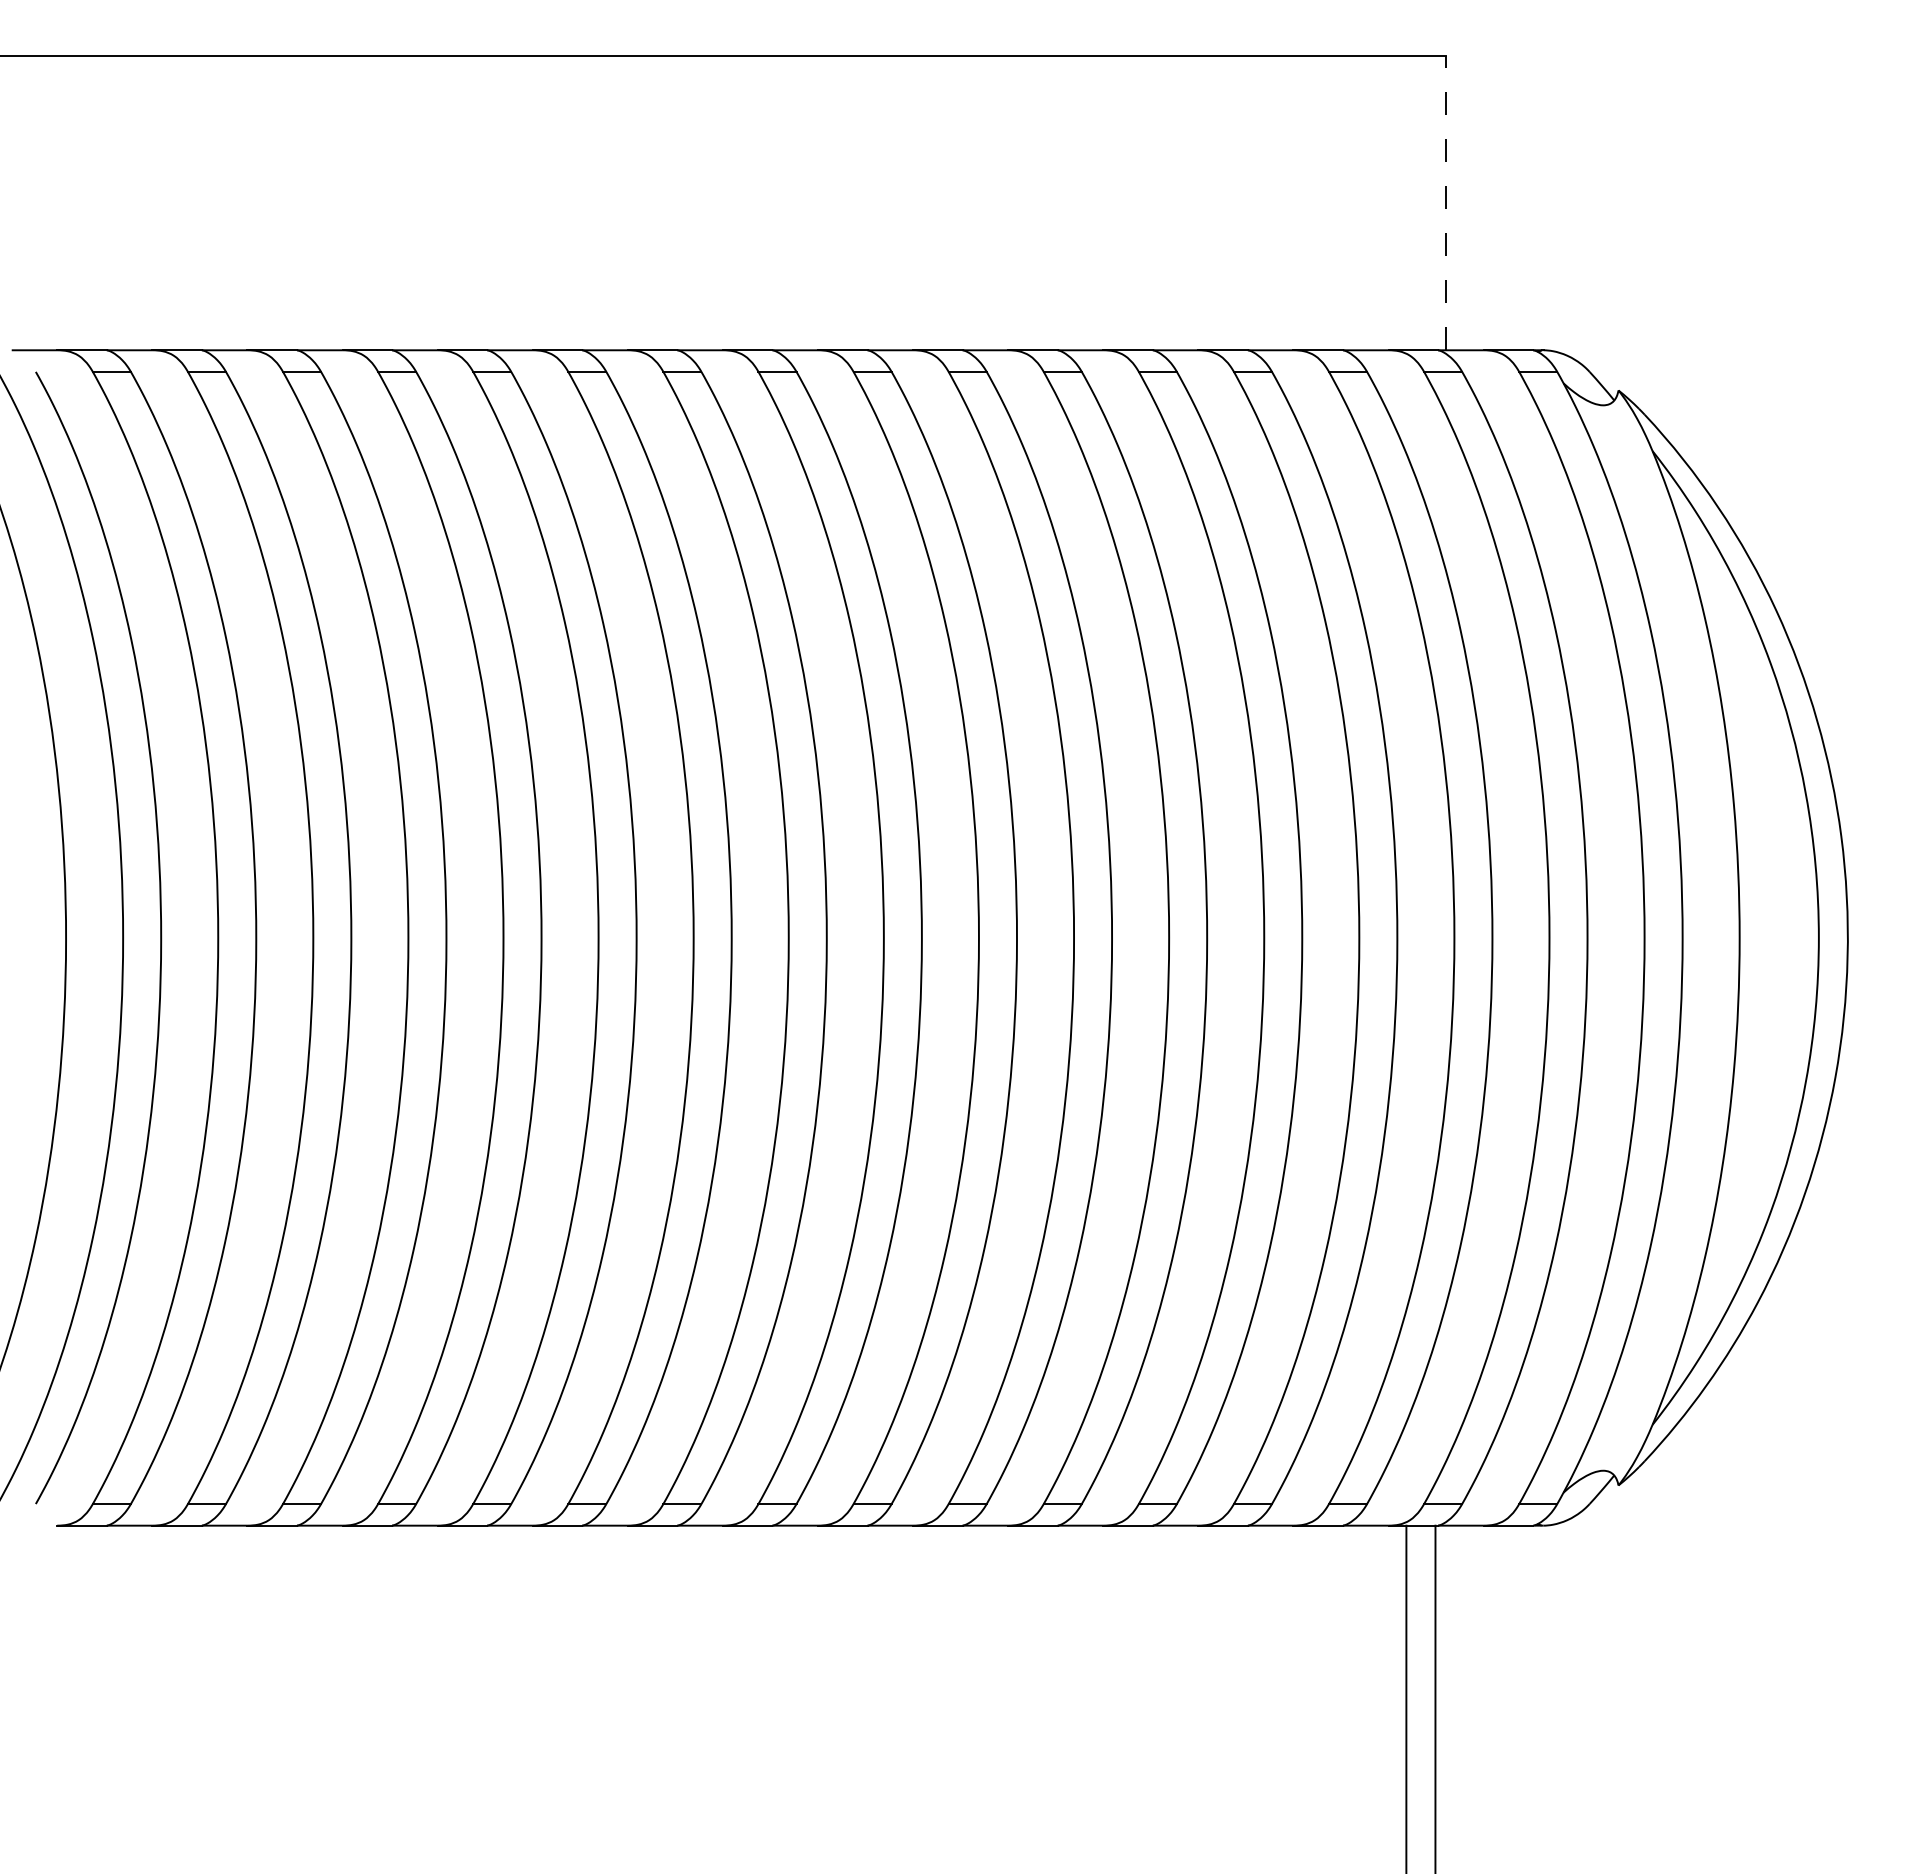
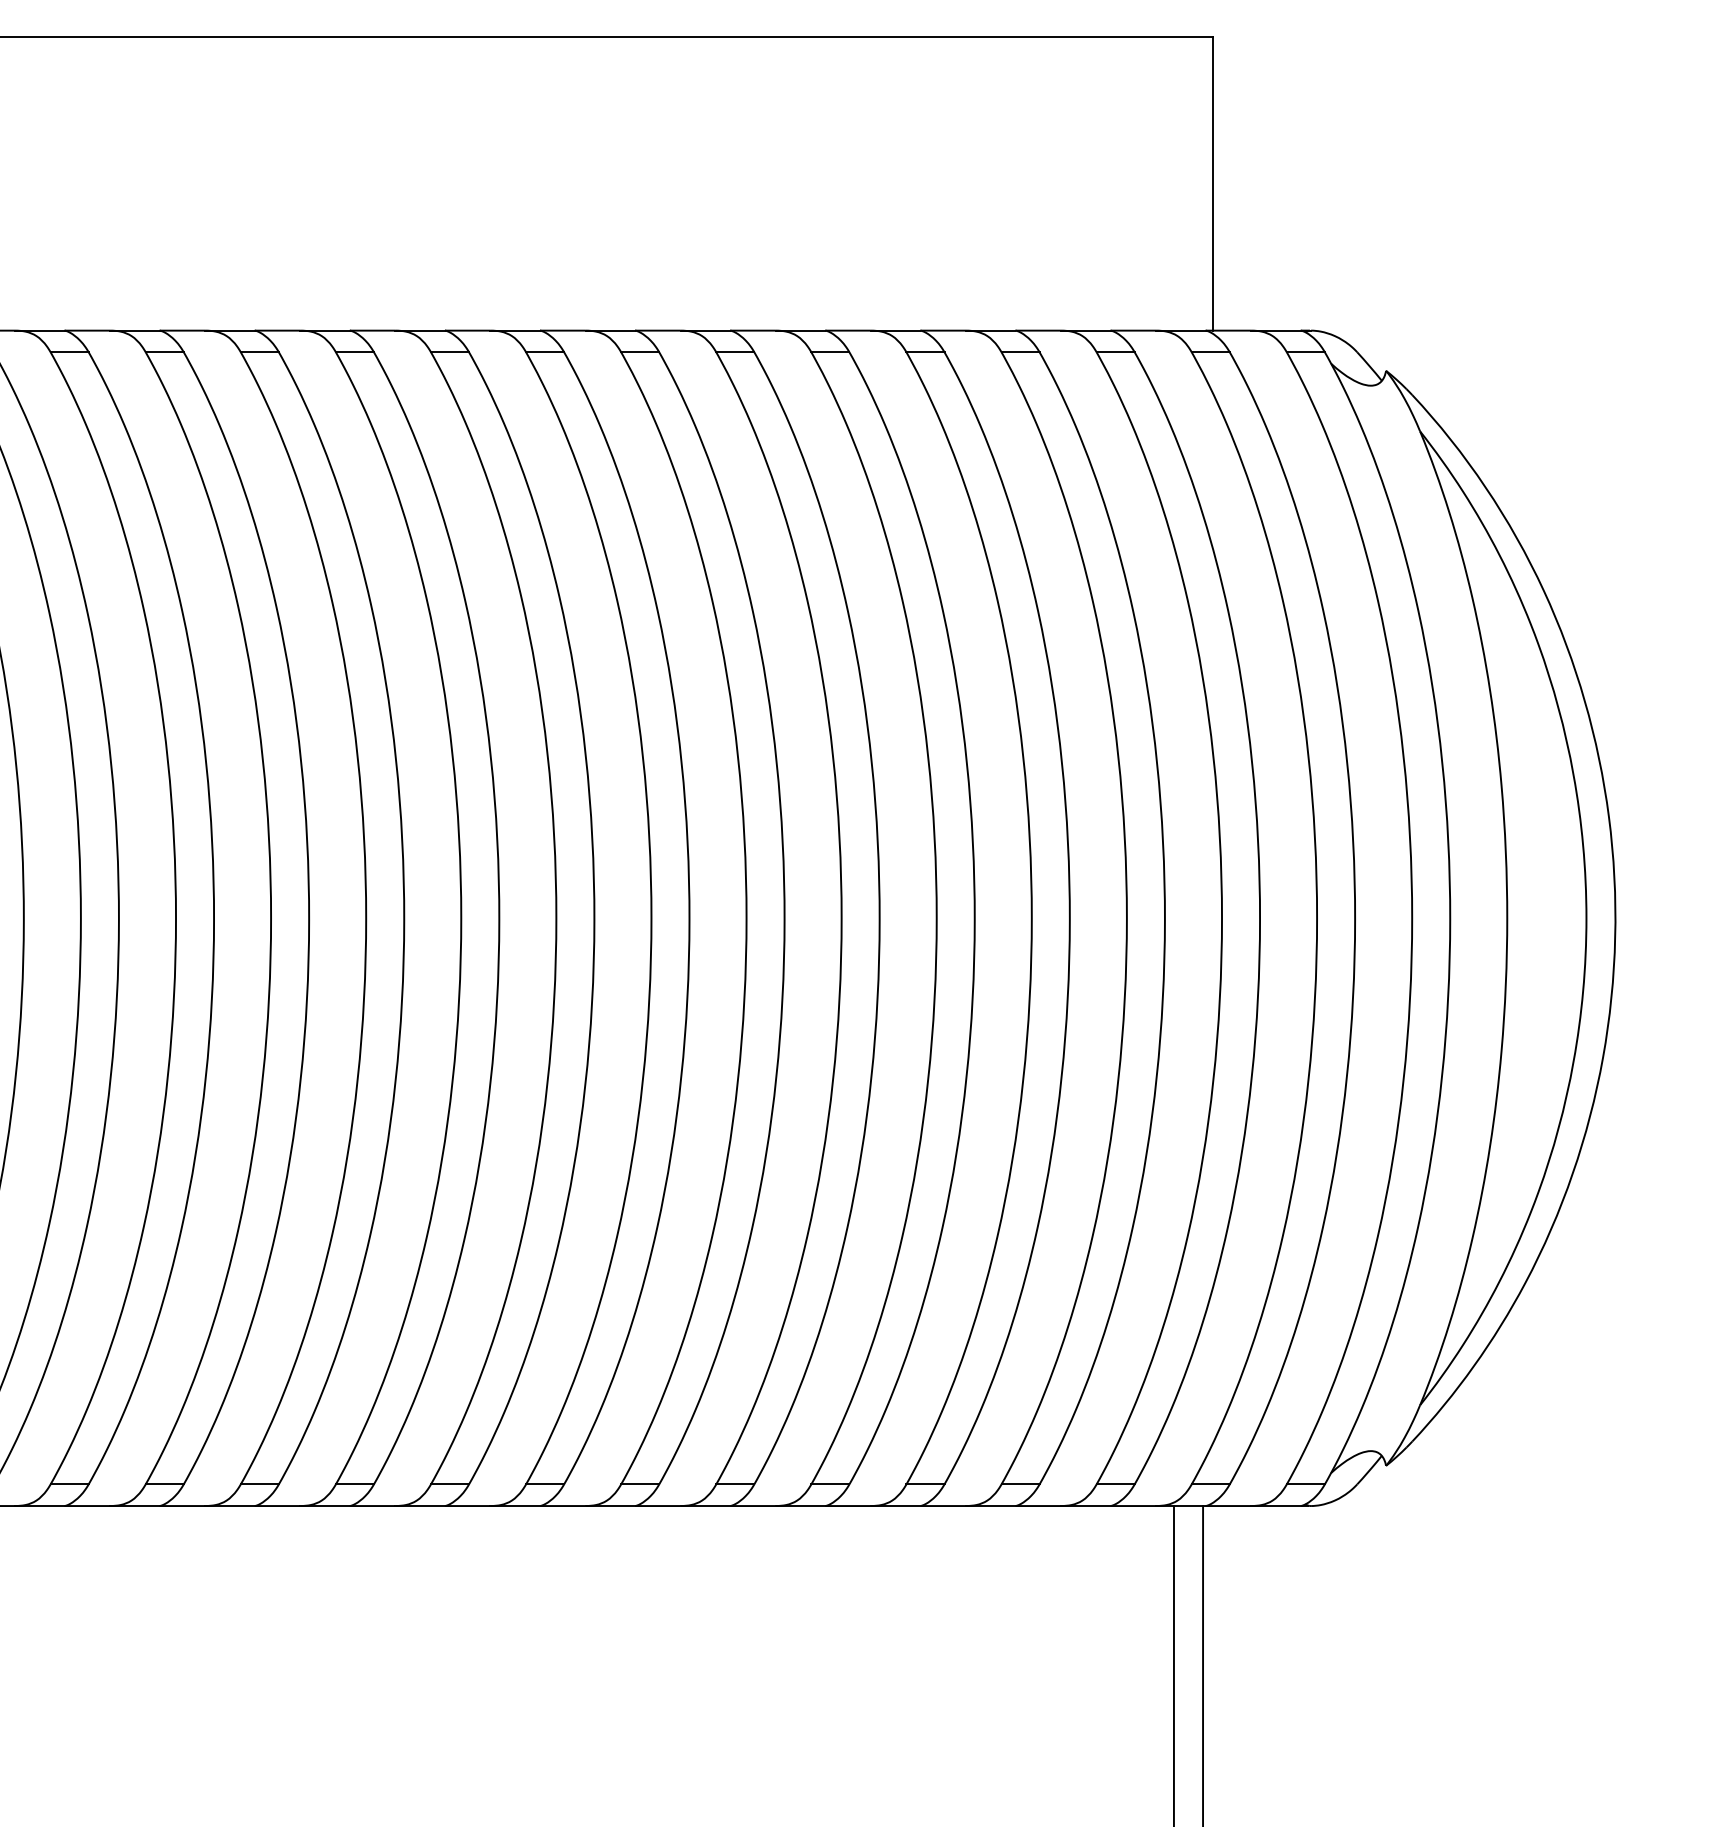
line: (1445, 203) -> (1213, 183), dashed -> solid

